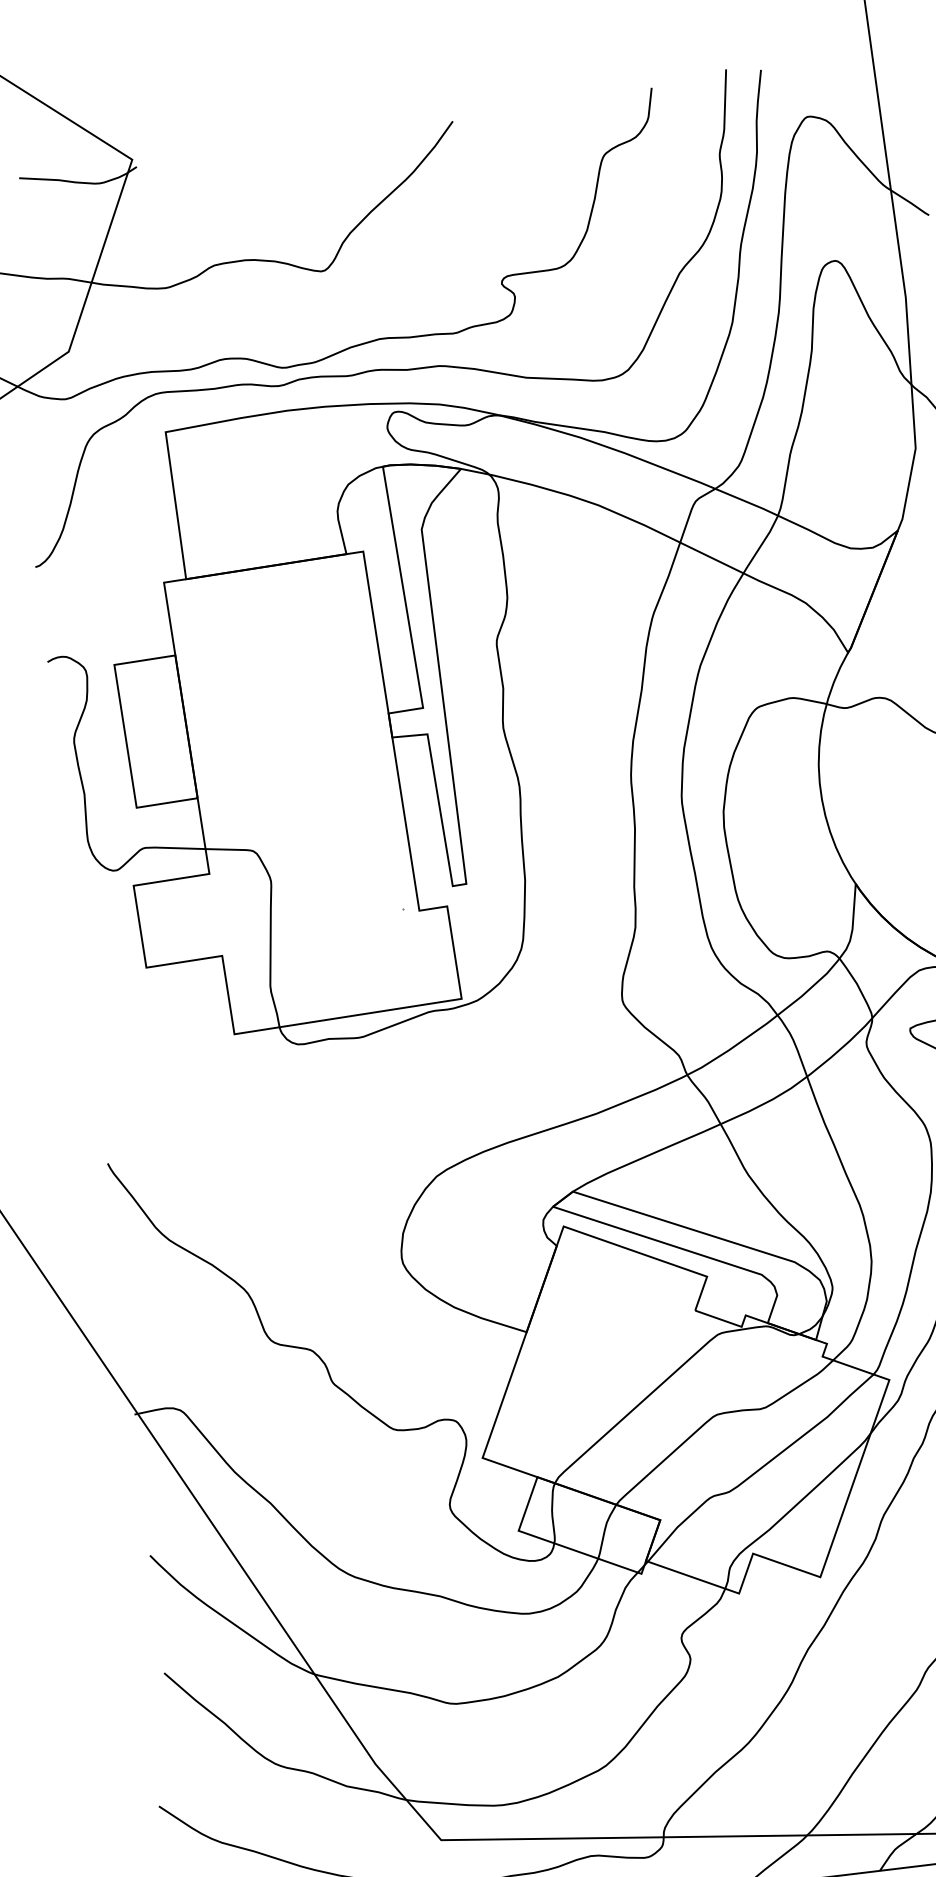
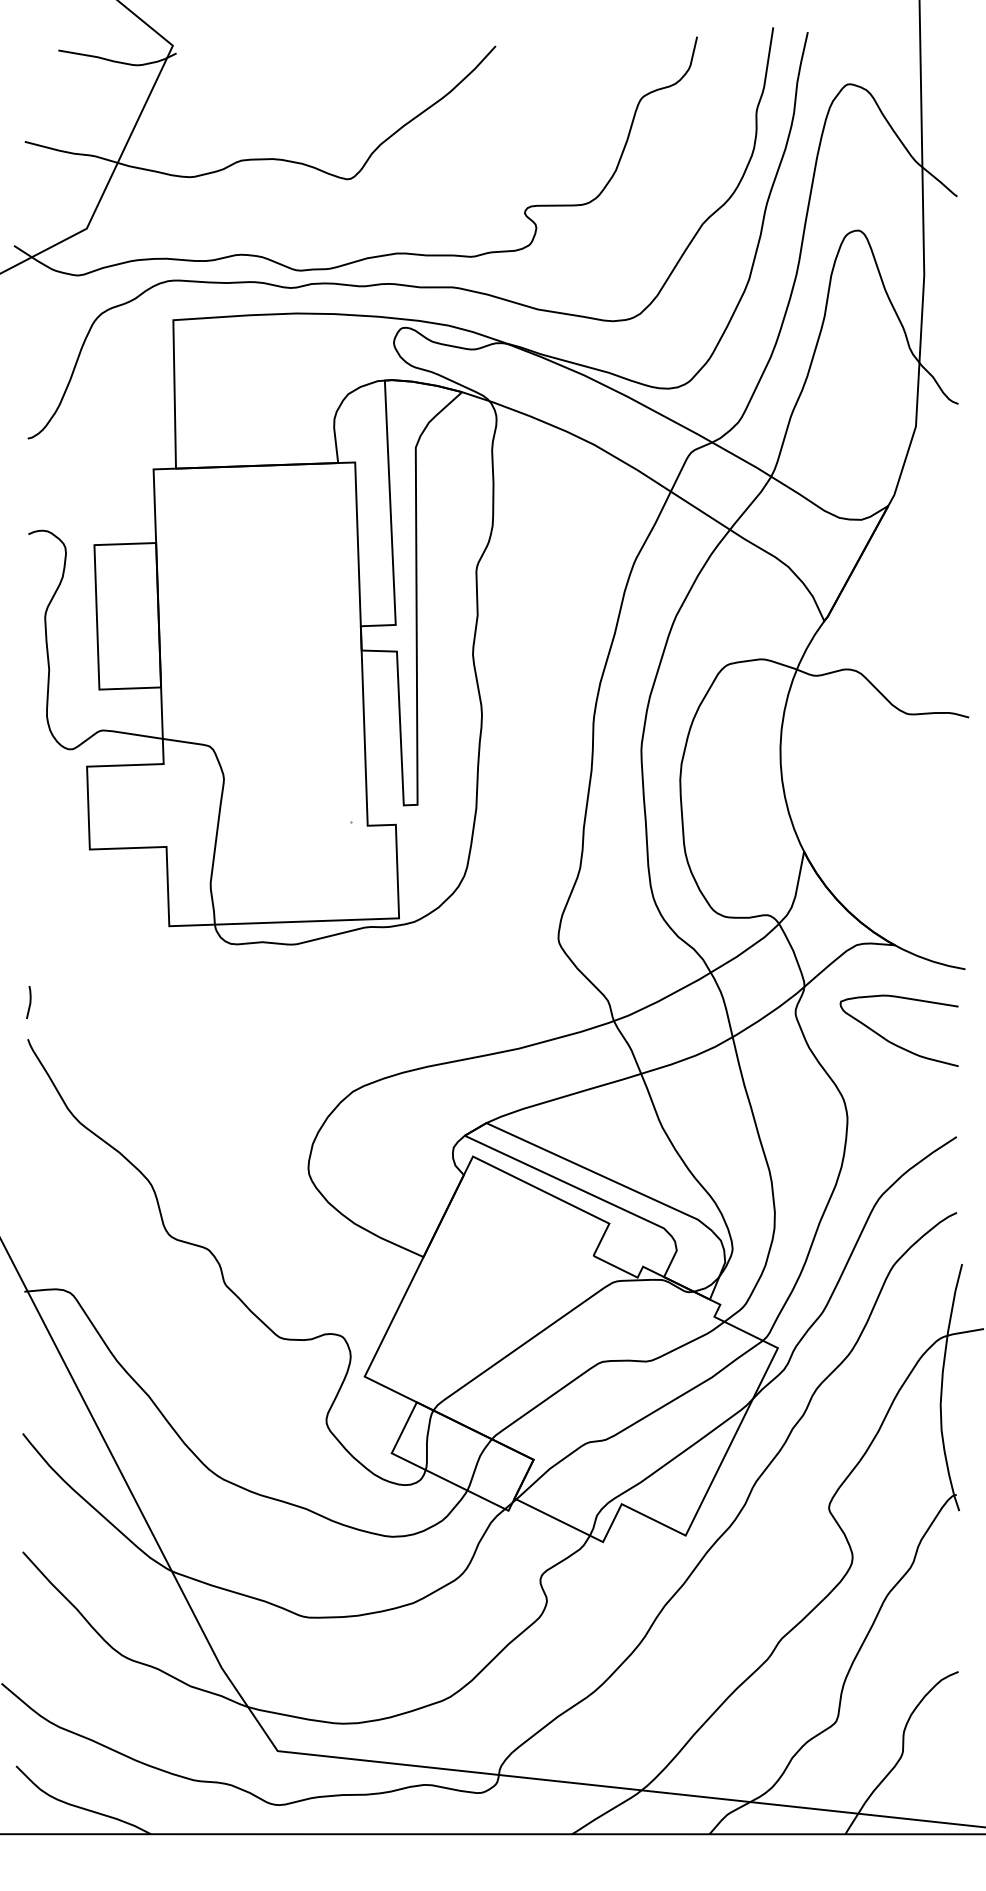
line: (104, 1126) -> (29, 1002), added

